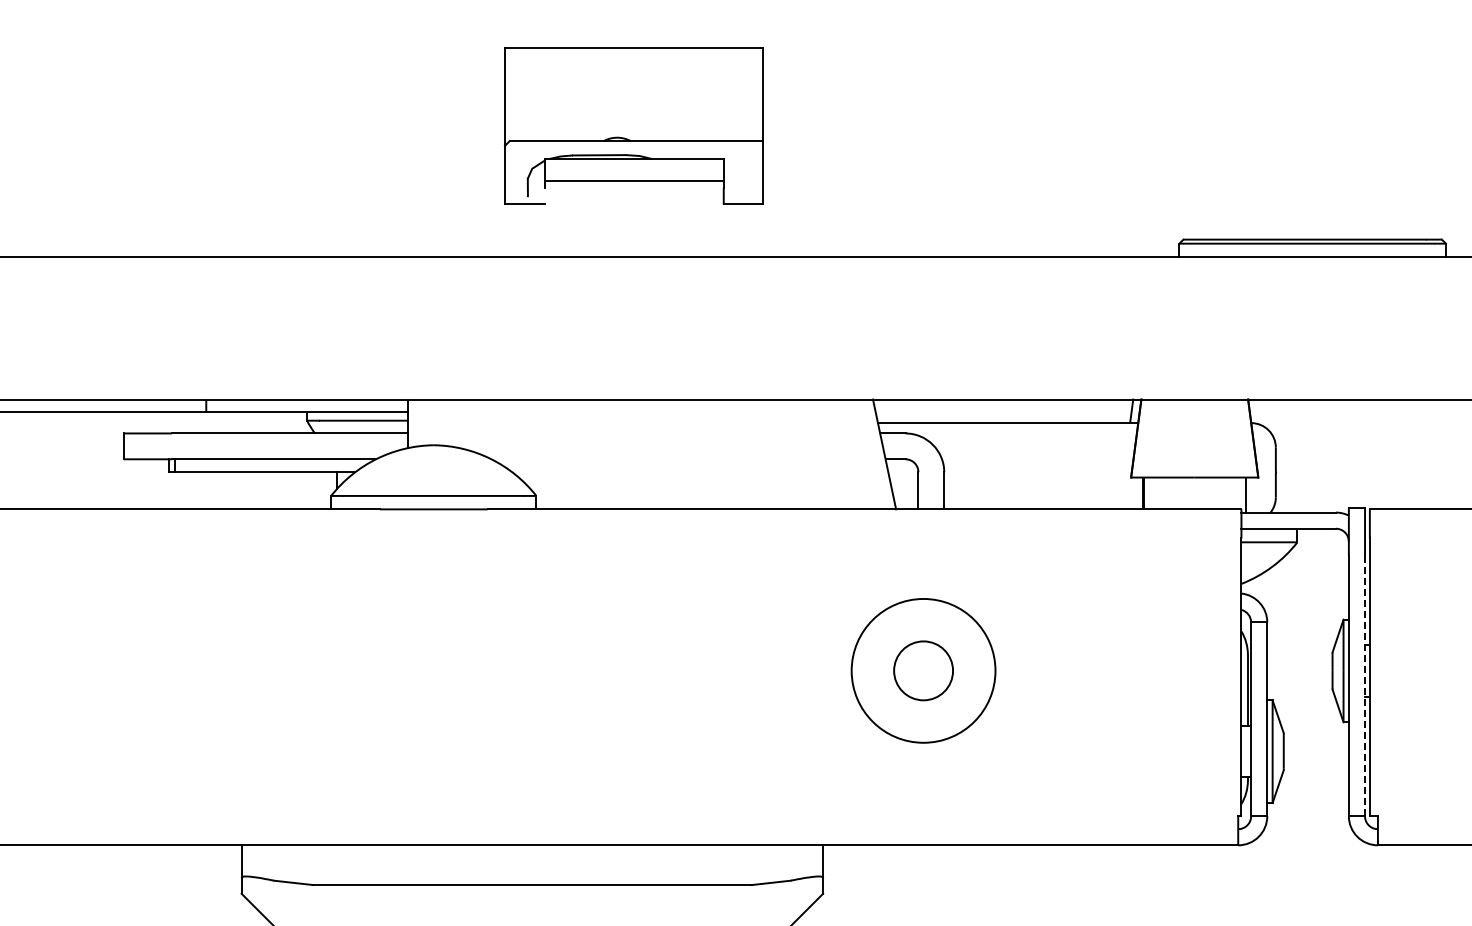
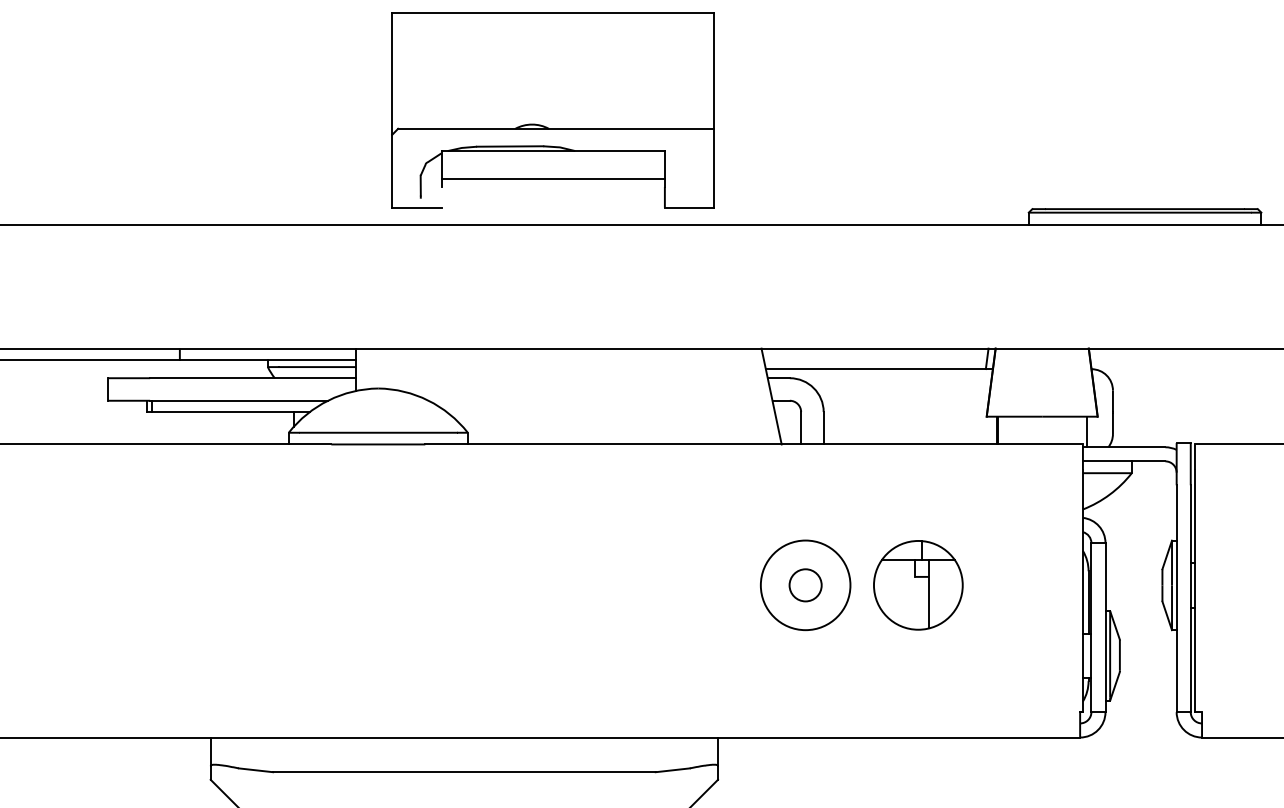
part: (633, 125) -> (552, 109), size x1.43
circle: (923, 670) -> (805, 585), size x0.62
circle: (923, 670) -> (805, 585), size x0.71
part: (1052, 670) -> (918, 585), added
line: (1365, 685) -> (1191, 598), dashed -> solid

